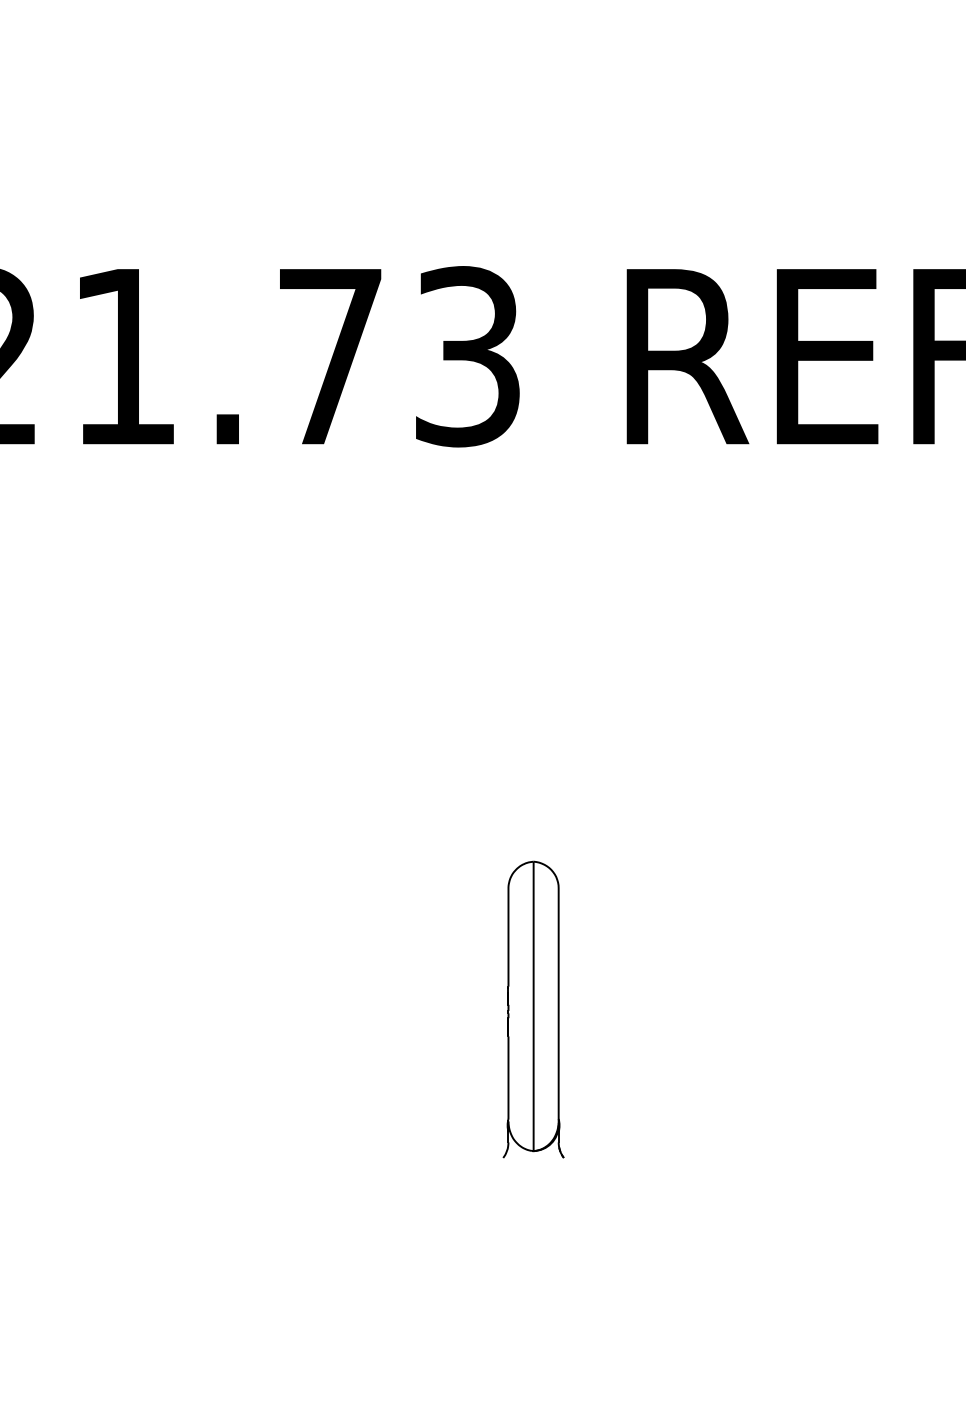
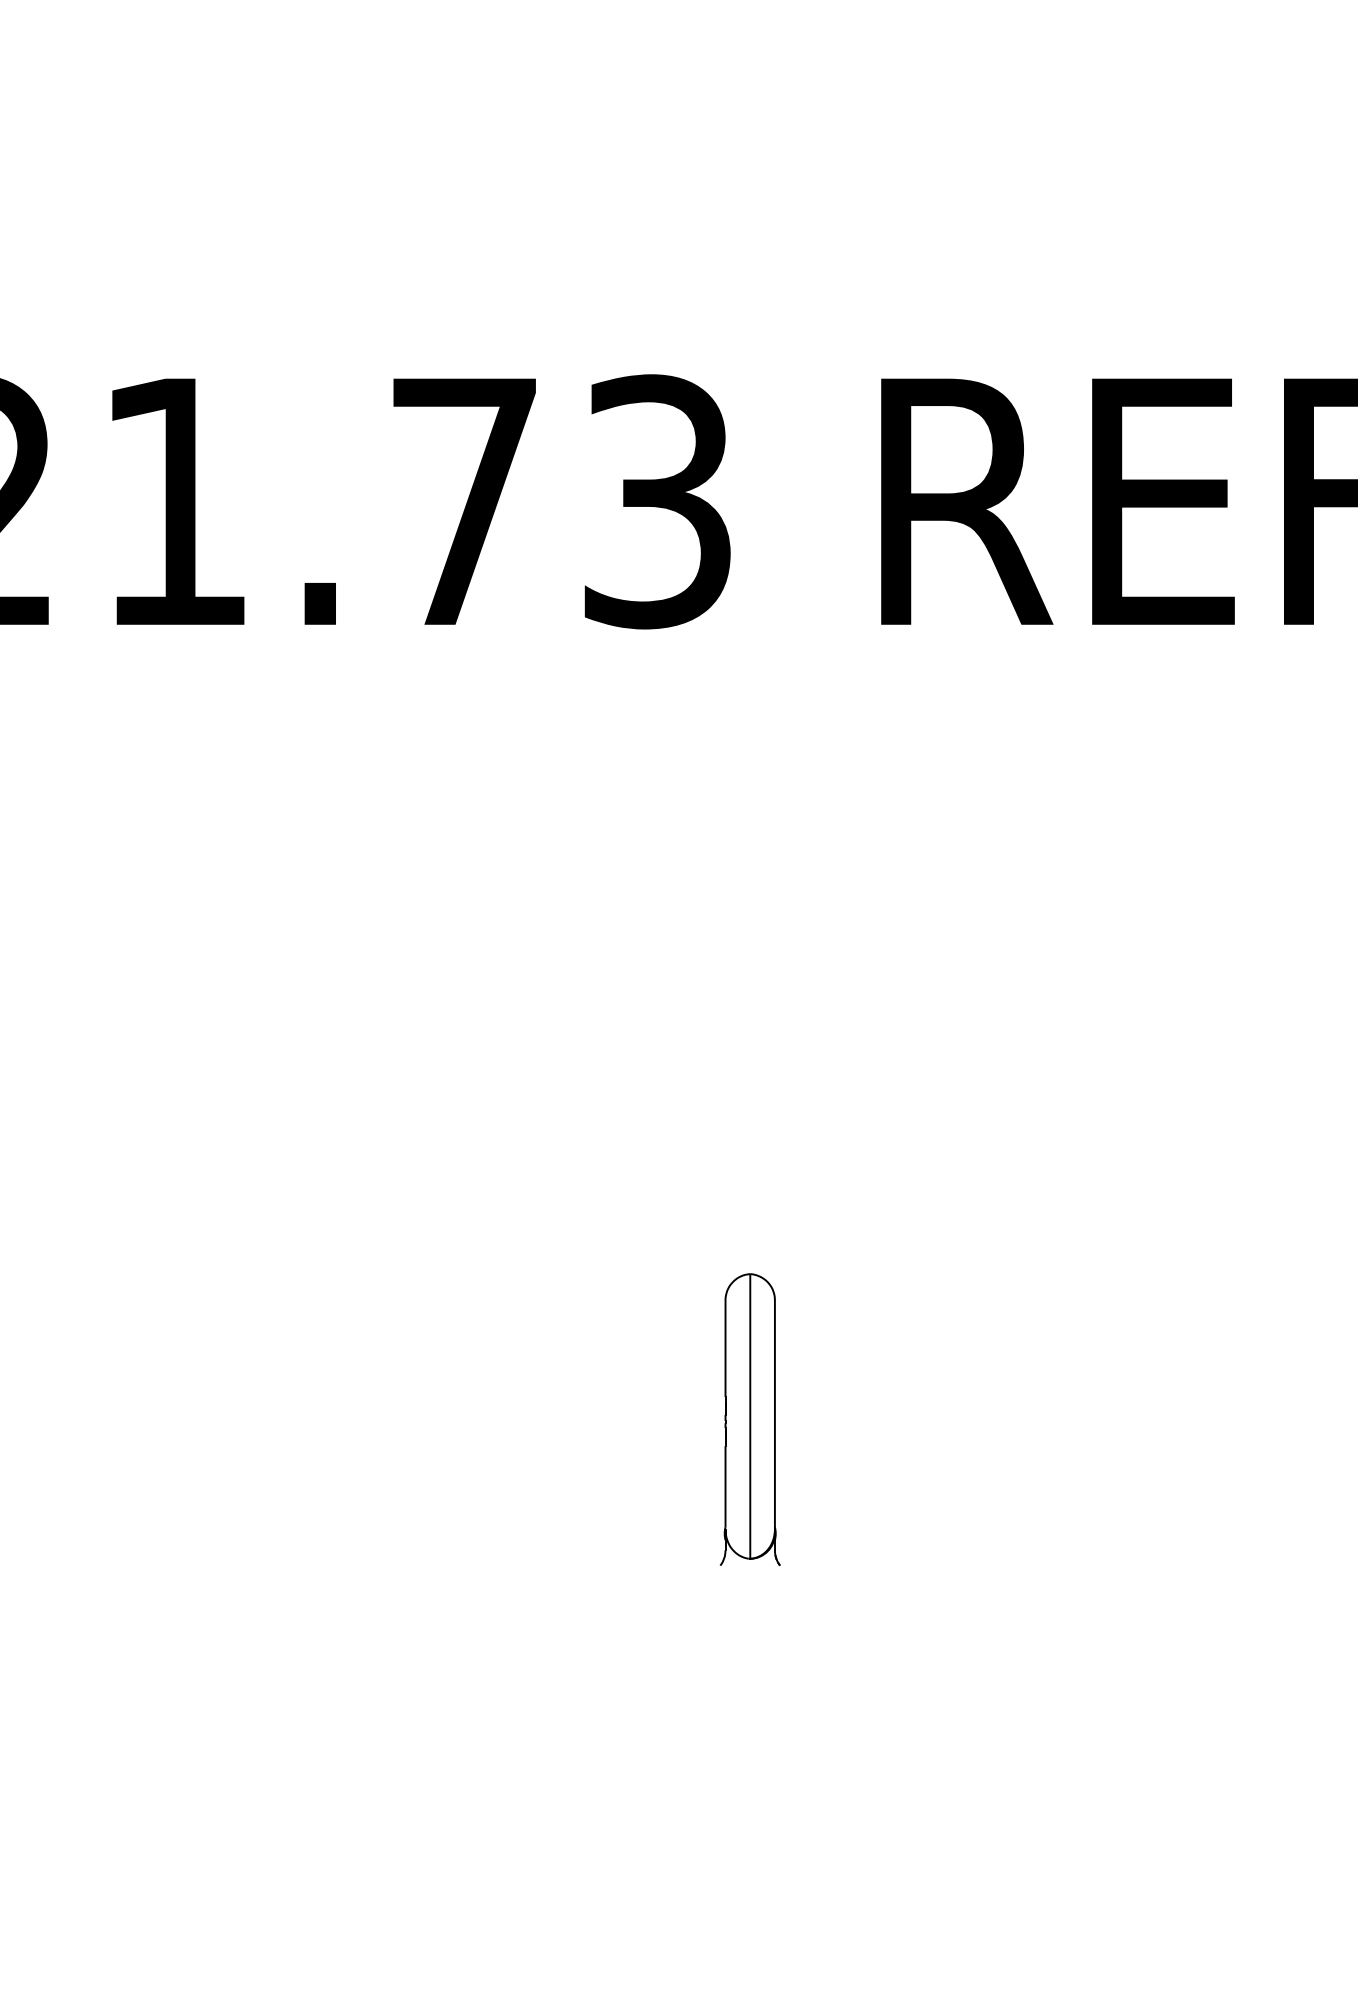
part: (533, 1009) -> (750, 1419), size x0.7

